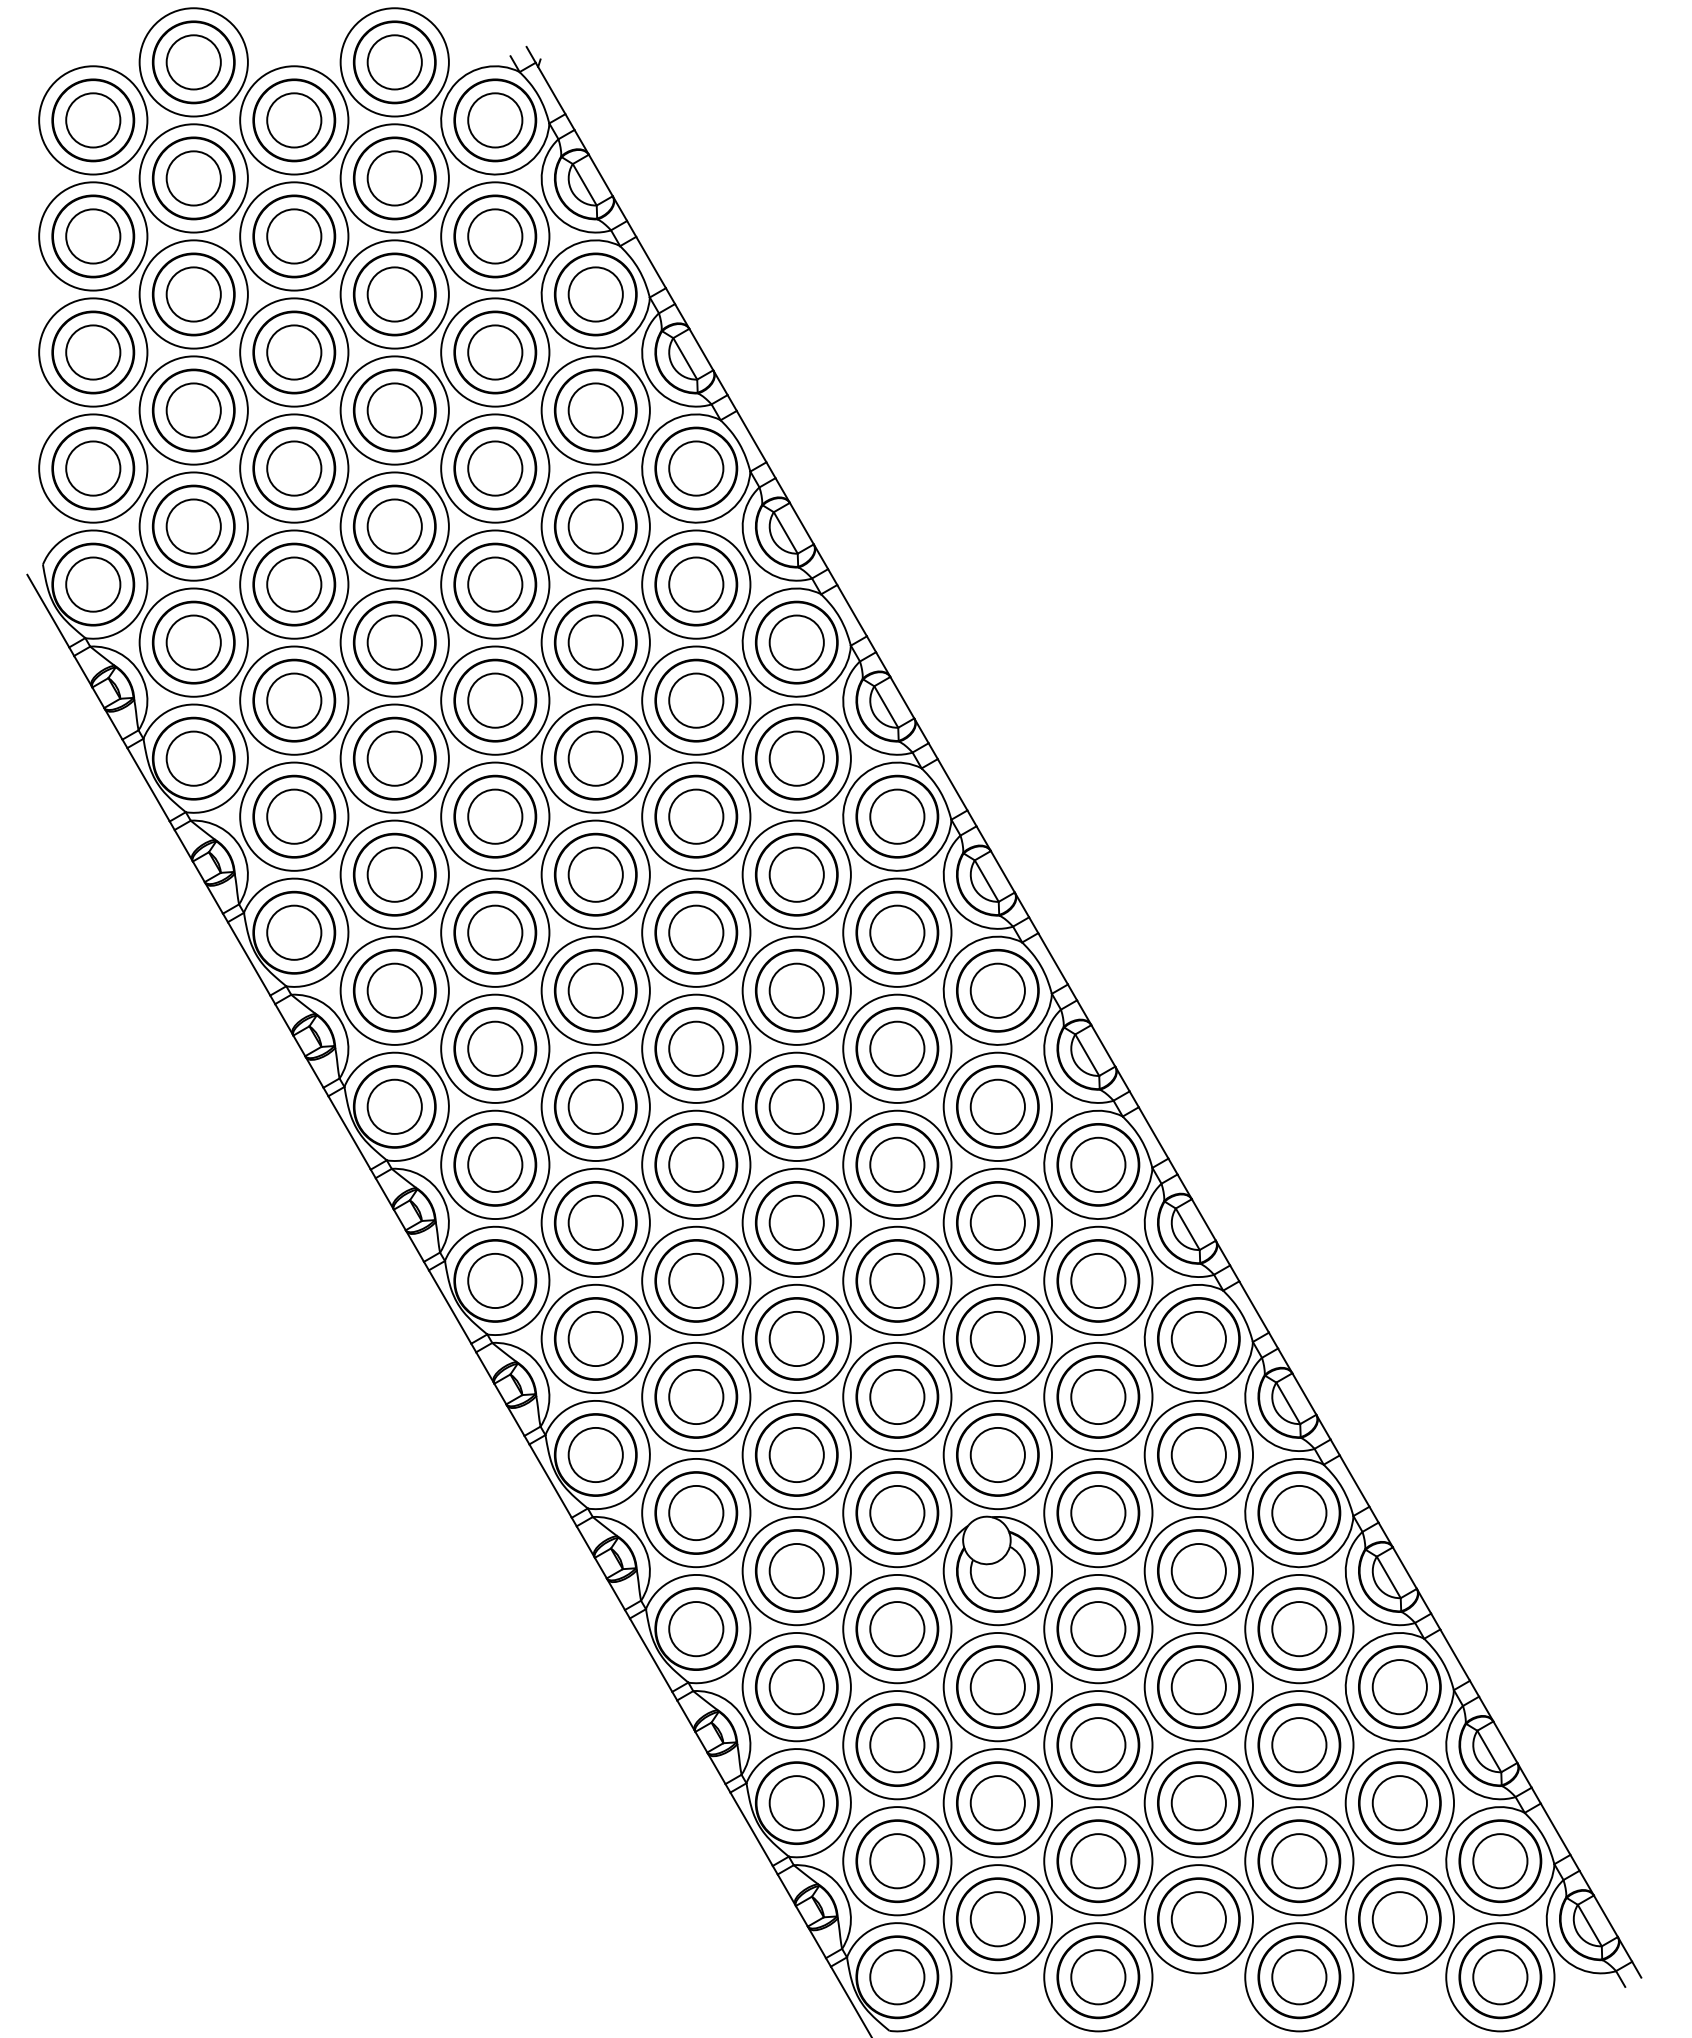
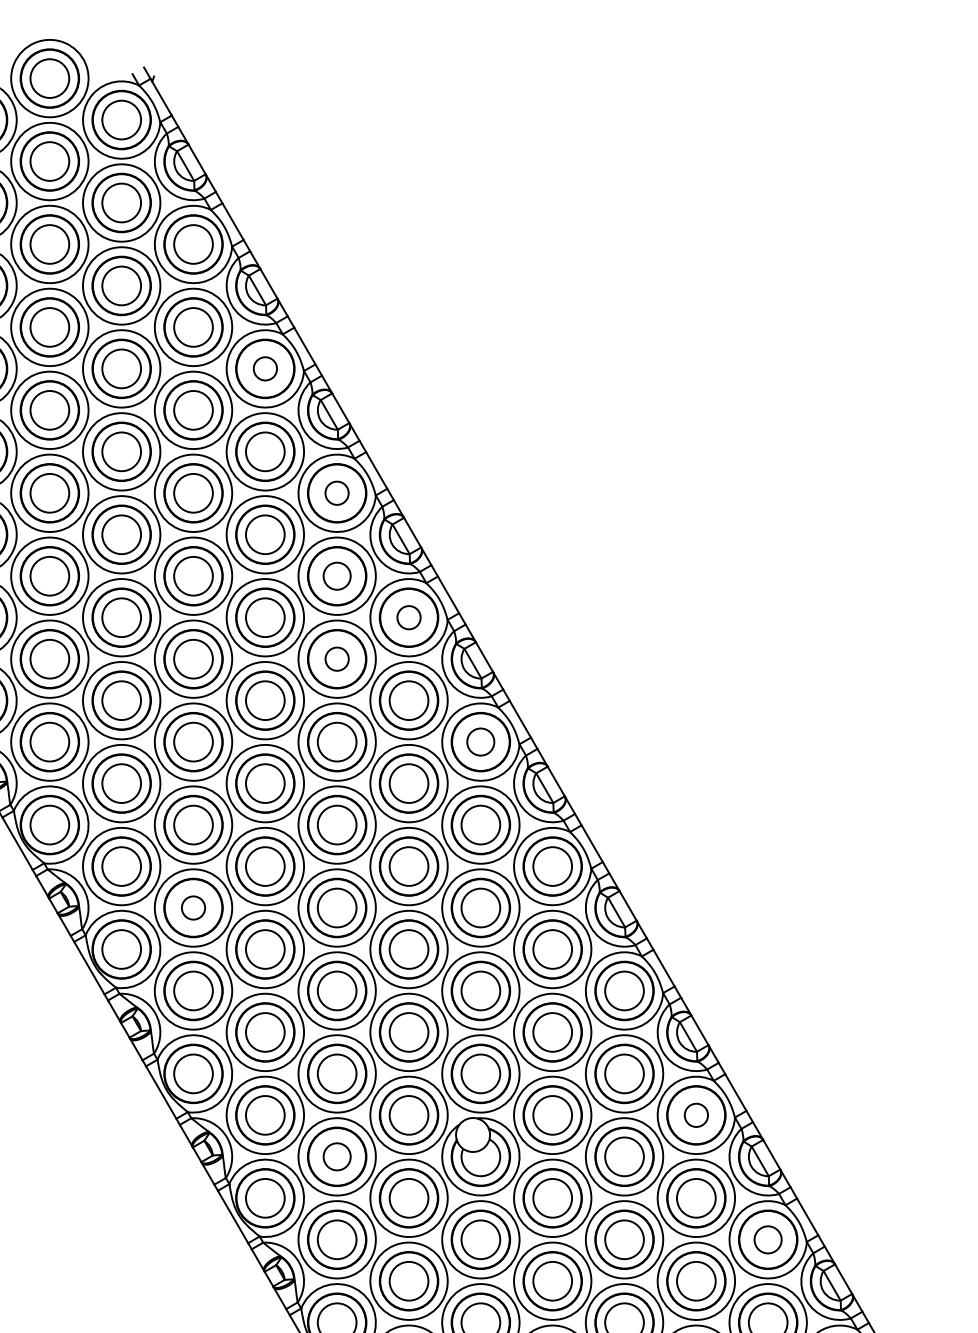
circle: (696, 468) -> (265, 368), size x0.6
circle: (796, 642) -> (336, 493), size x0.6
circle: (796, 758) -> (336, 576), size x0.7
circle: (897, 816) -> (409, 617), size x0.6
circle: (796, 874) -> (336, 659), size x0.6
circle: (997, 990) -> (480, 741), size x0.7
circle: (595, 1222) -> (193, 907), size x0.6
circle: (1299, 1512) -> (696, 1114), size x0.6
circle: (796, 1570) -> (336, 1156), size x0.7
circle: (1399, 1687) -> (767, 1240), size x0.7

